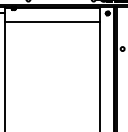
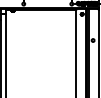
line: (52, 21) -> (41, 20), removed

